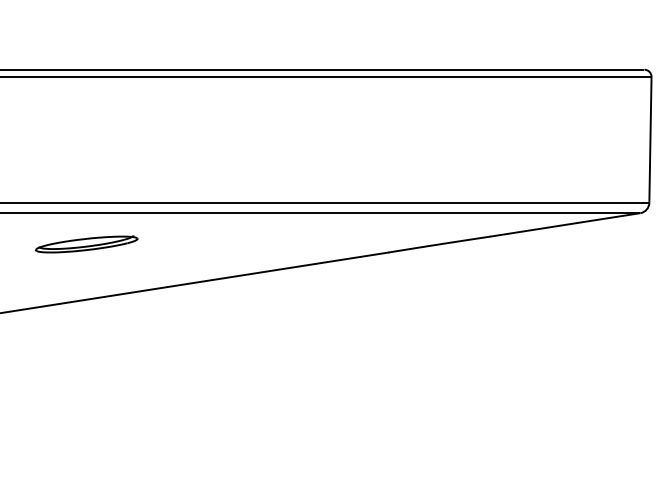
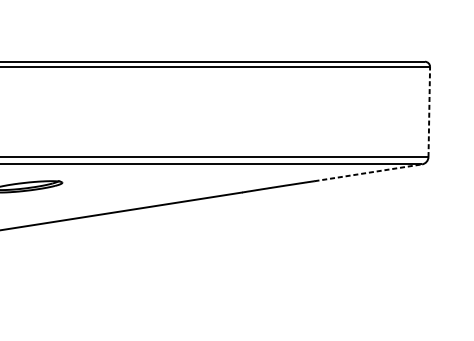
line: (650, 139) -> (429, 111), solid -> dashed
line: (565, 224) -> (368, 172), solid -> dashed

